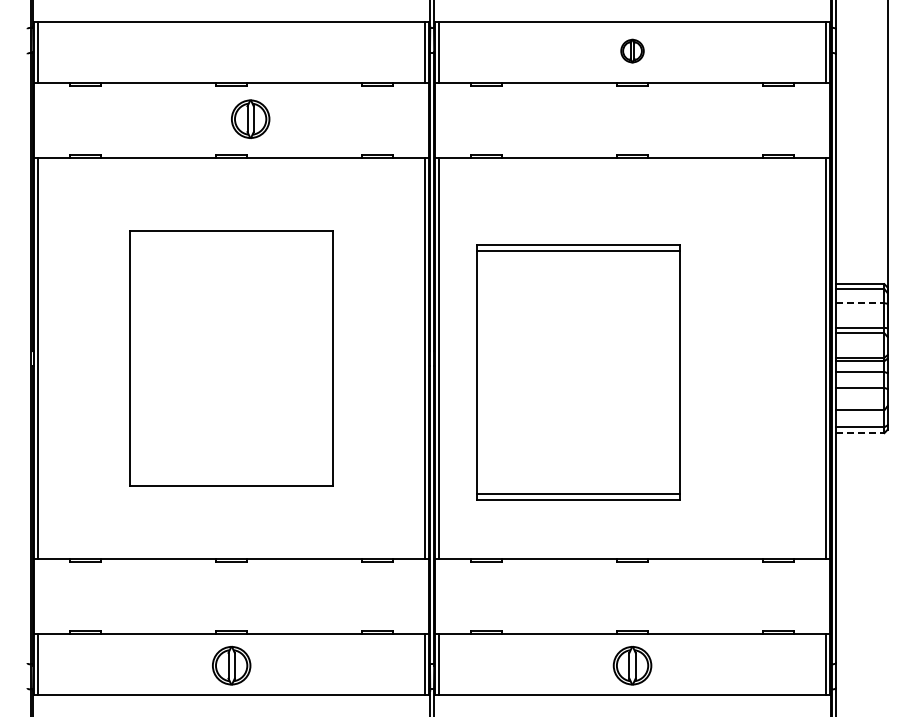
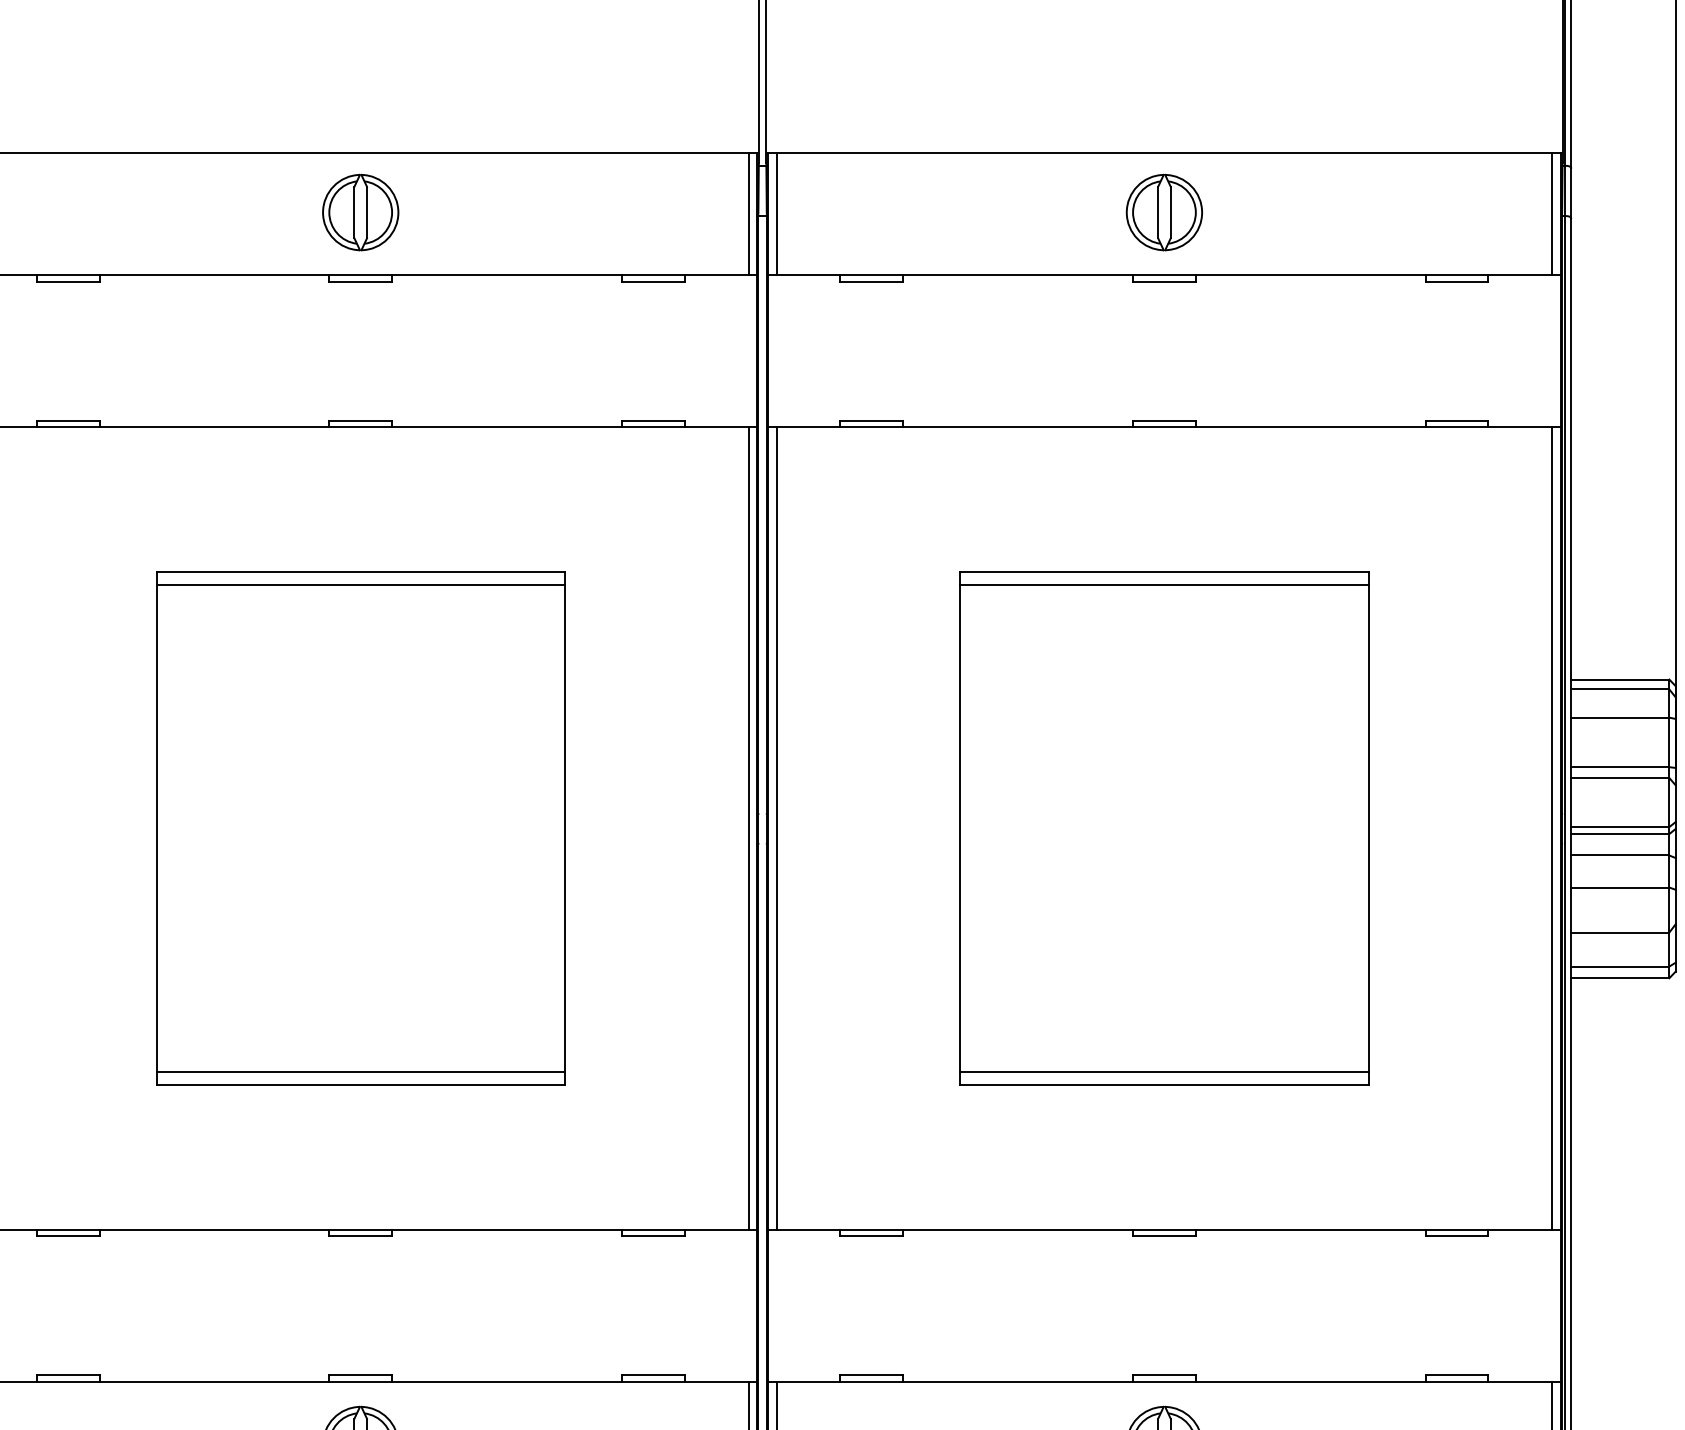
part: (632, 50) -> (1164, 211), size x1.67
part: (250, 118) -> (360, 211), moved
line: (231, 236) -> (360, 584), added
line: (860, 303) -> (1621, 718), dashed -> solid
part: (578, 372) -> (1164, 828), moved
line: (860, 433) -> (1621, 978), dashed -> solid
line: (231, 480) -> (360, 1073), added

